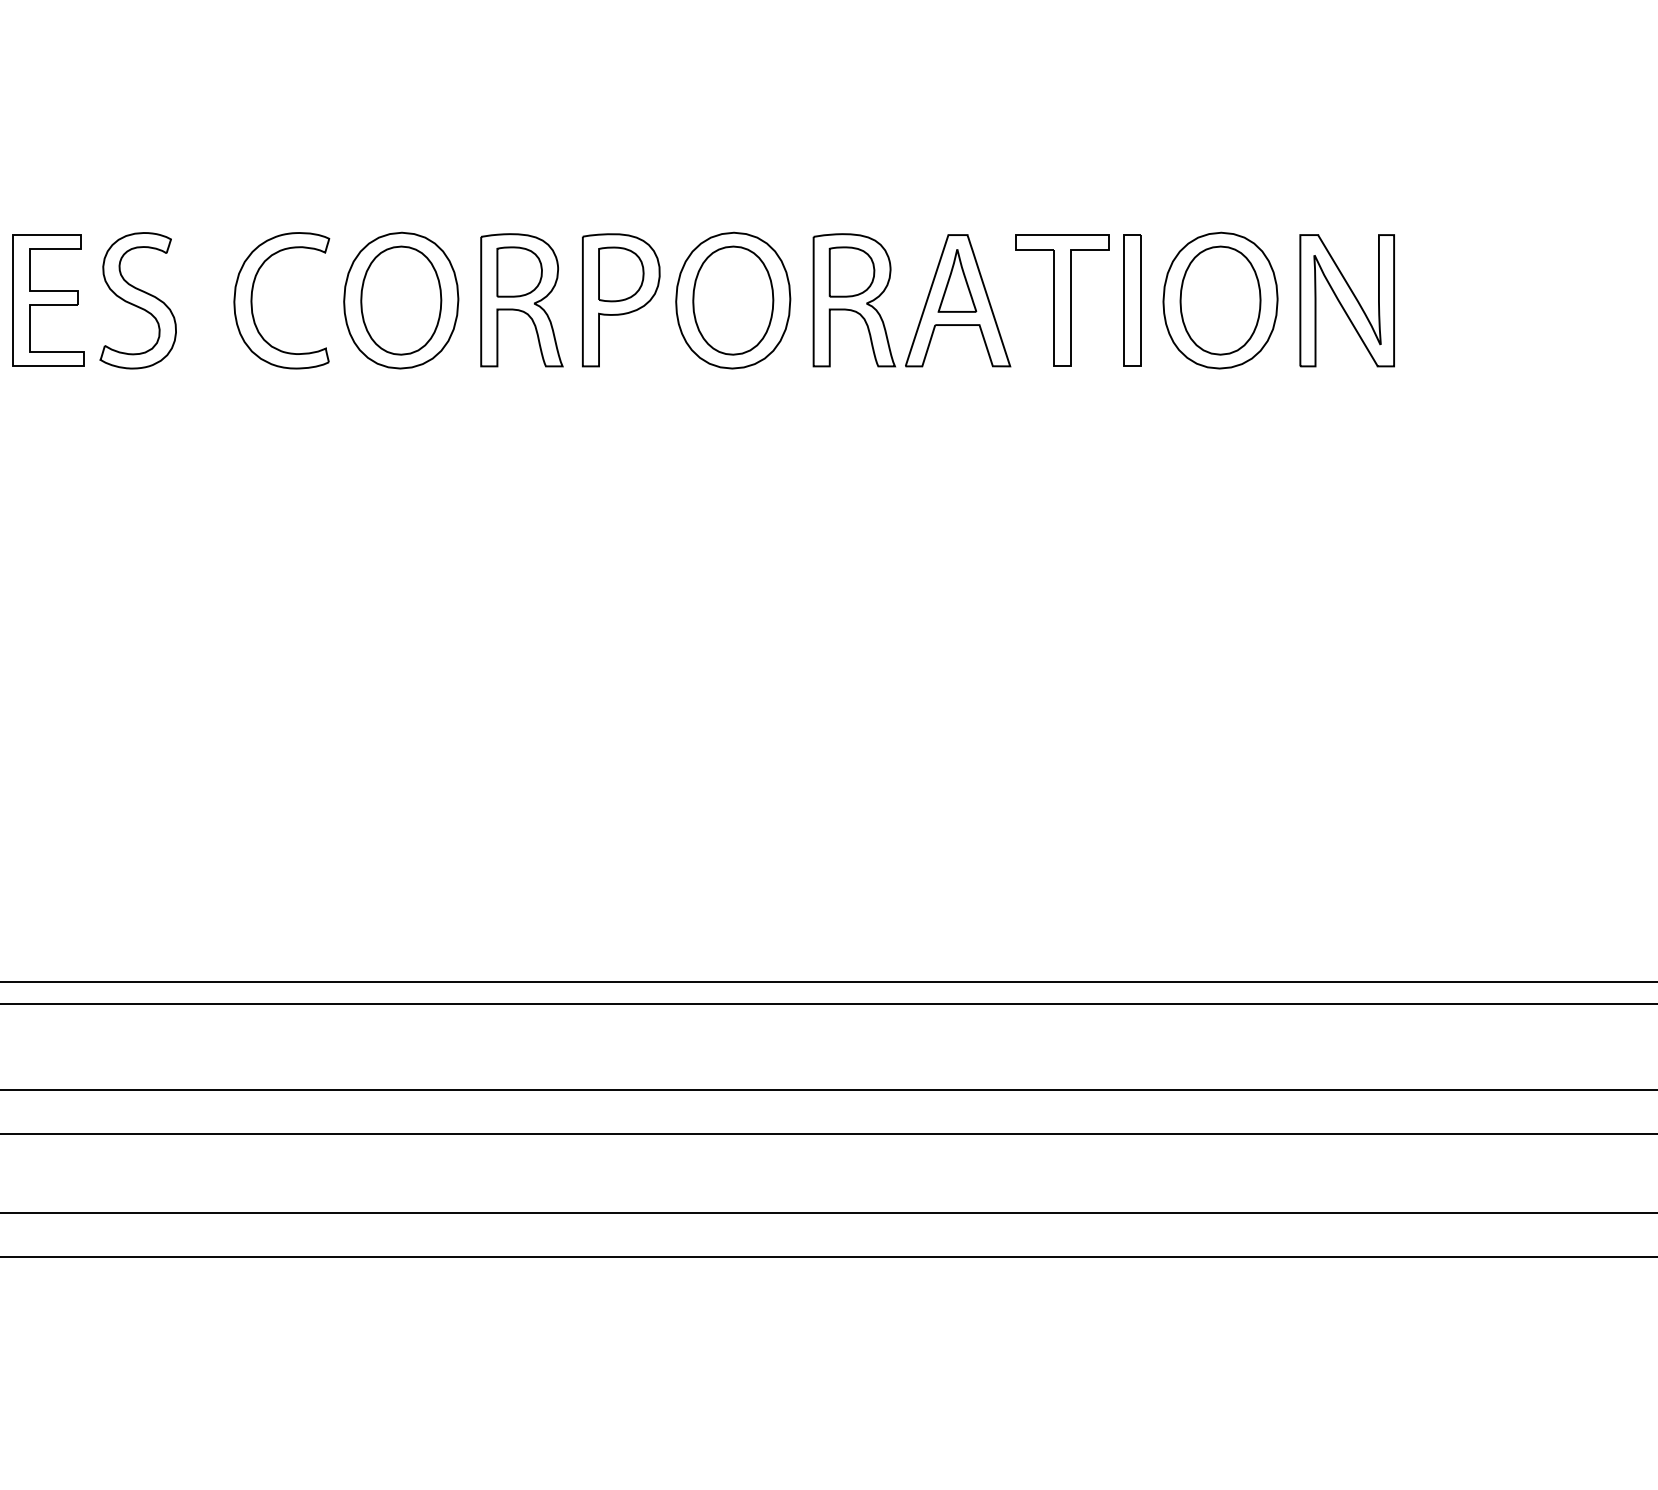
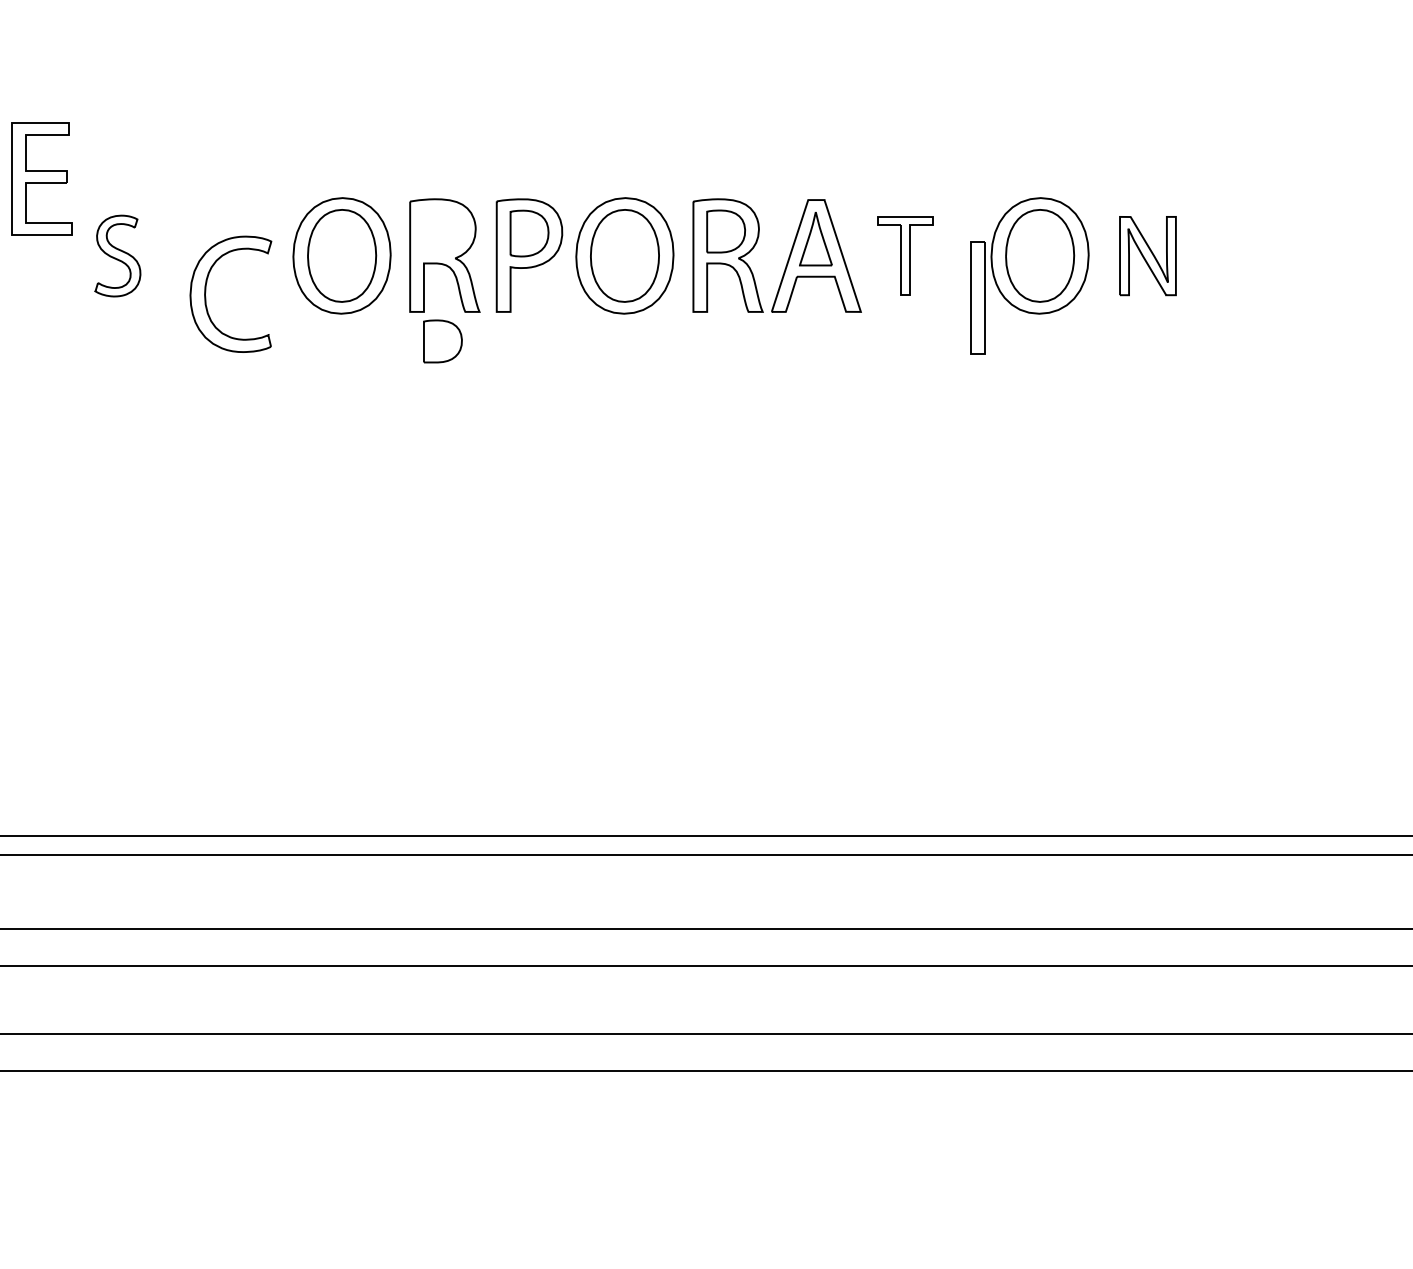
part: (519, 271) -> (442, 340), moved
part: (48, 300) -> (41, 179), moved
part: (137, 300) -> (117, 255), size x0.7
part: (252, 300) -> (205, 294), moved
part: (1062, 300) -> (905, 255), size x0.7
part: (1132, 300) -> (977, 297), moved
part: (1346, 300) -> (1147, 255), size x0.7

